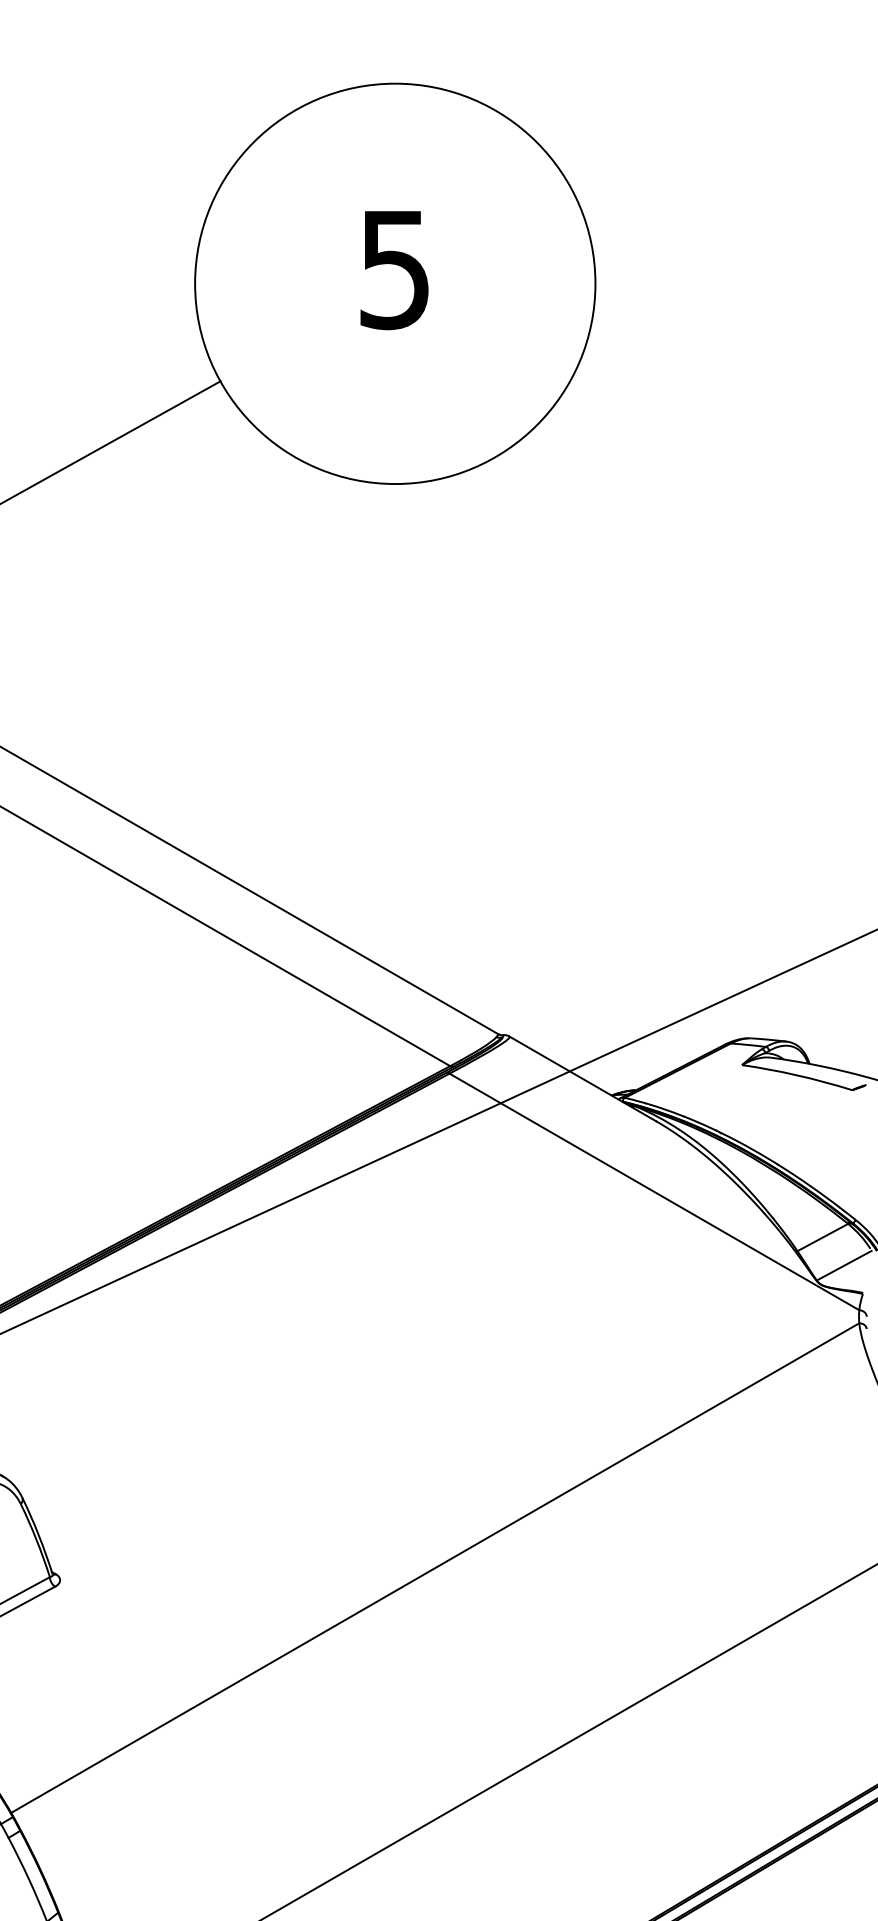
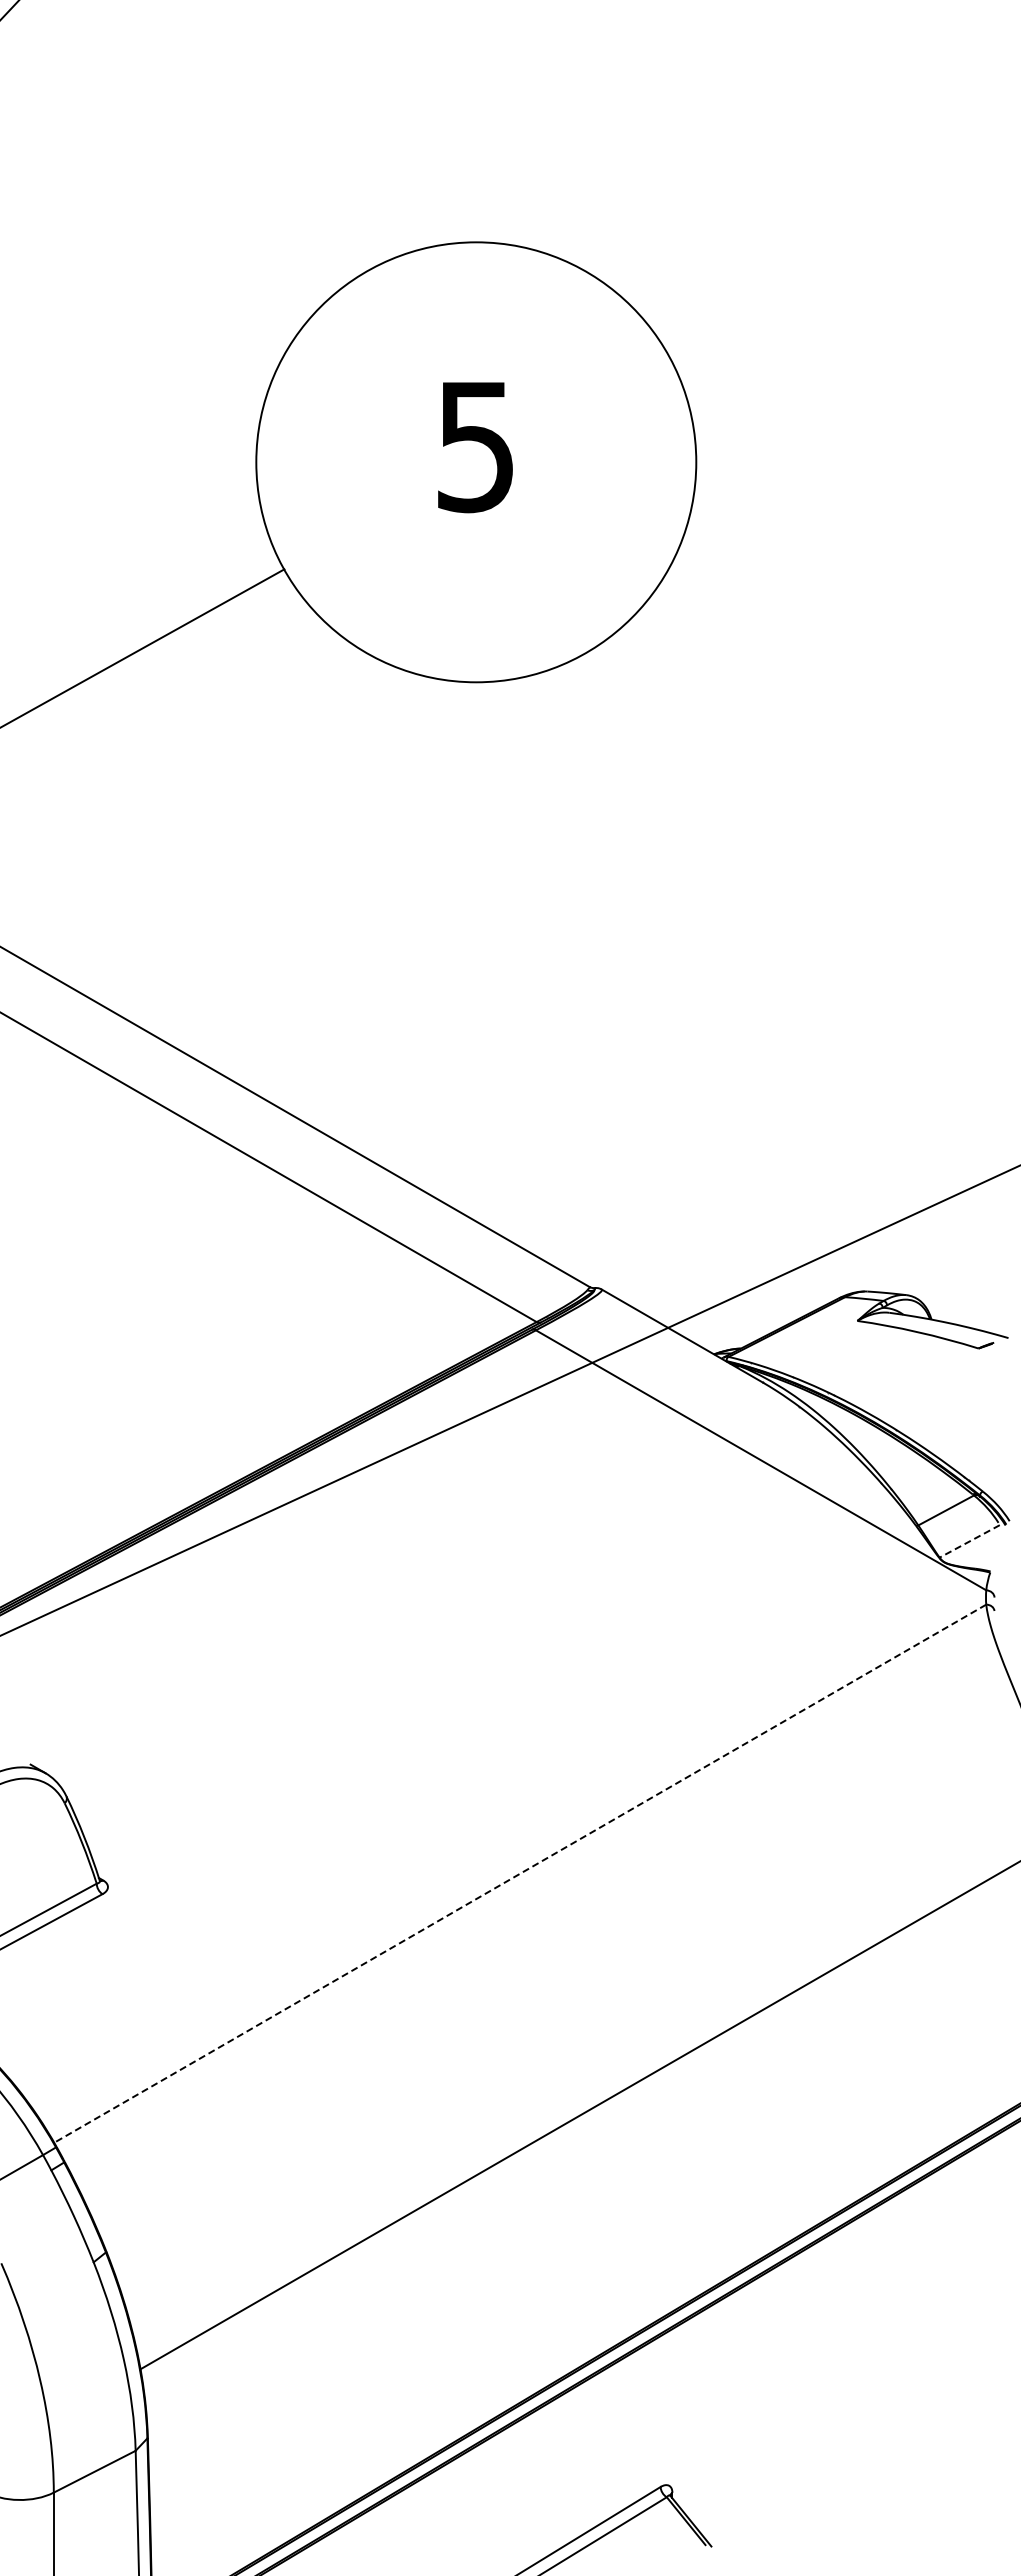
line: (844, 1265) -> (969, 1541), solid -> dashed
line: (434, 1567) -> (519, 1873), solid -> dashed

